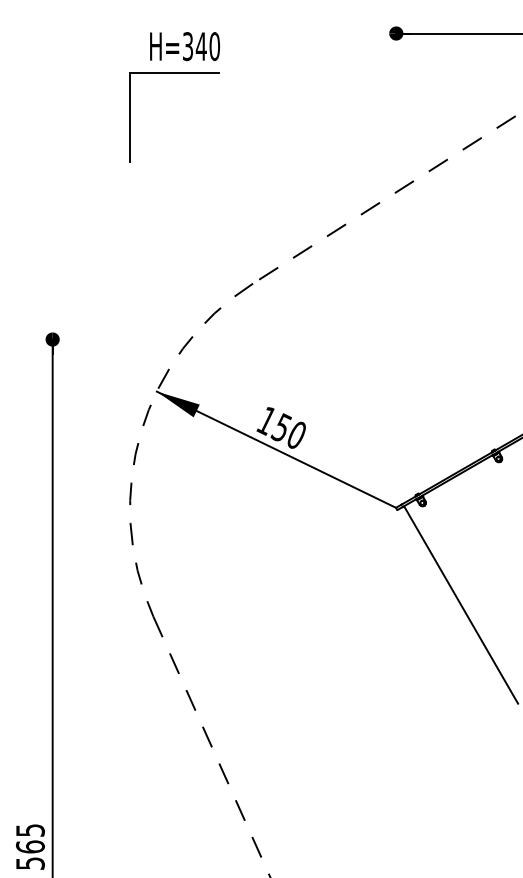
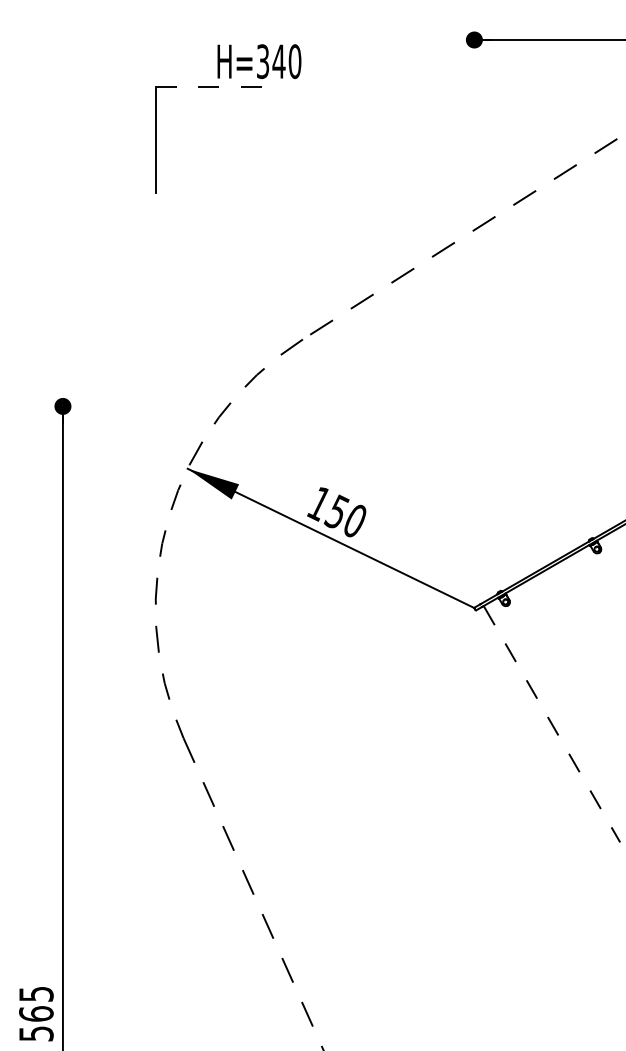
text: (185, 46) -> (259, 61), moved
line: (175, 73) -> (209, 87), solid -> dashed
line: (461, 606) -> (552, 725), solid -> dashed

